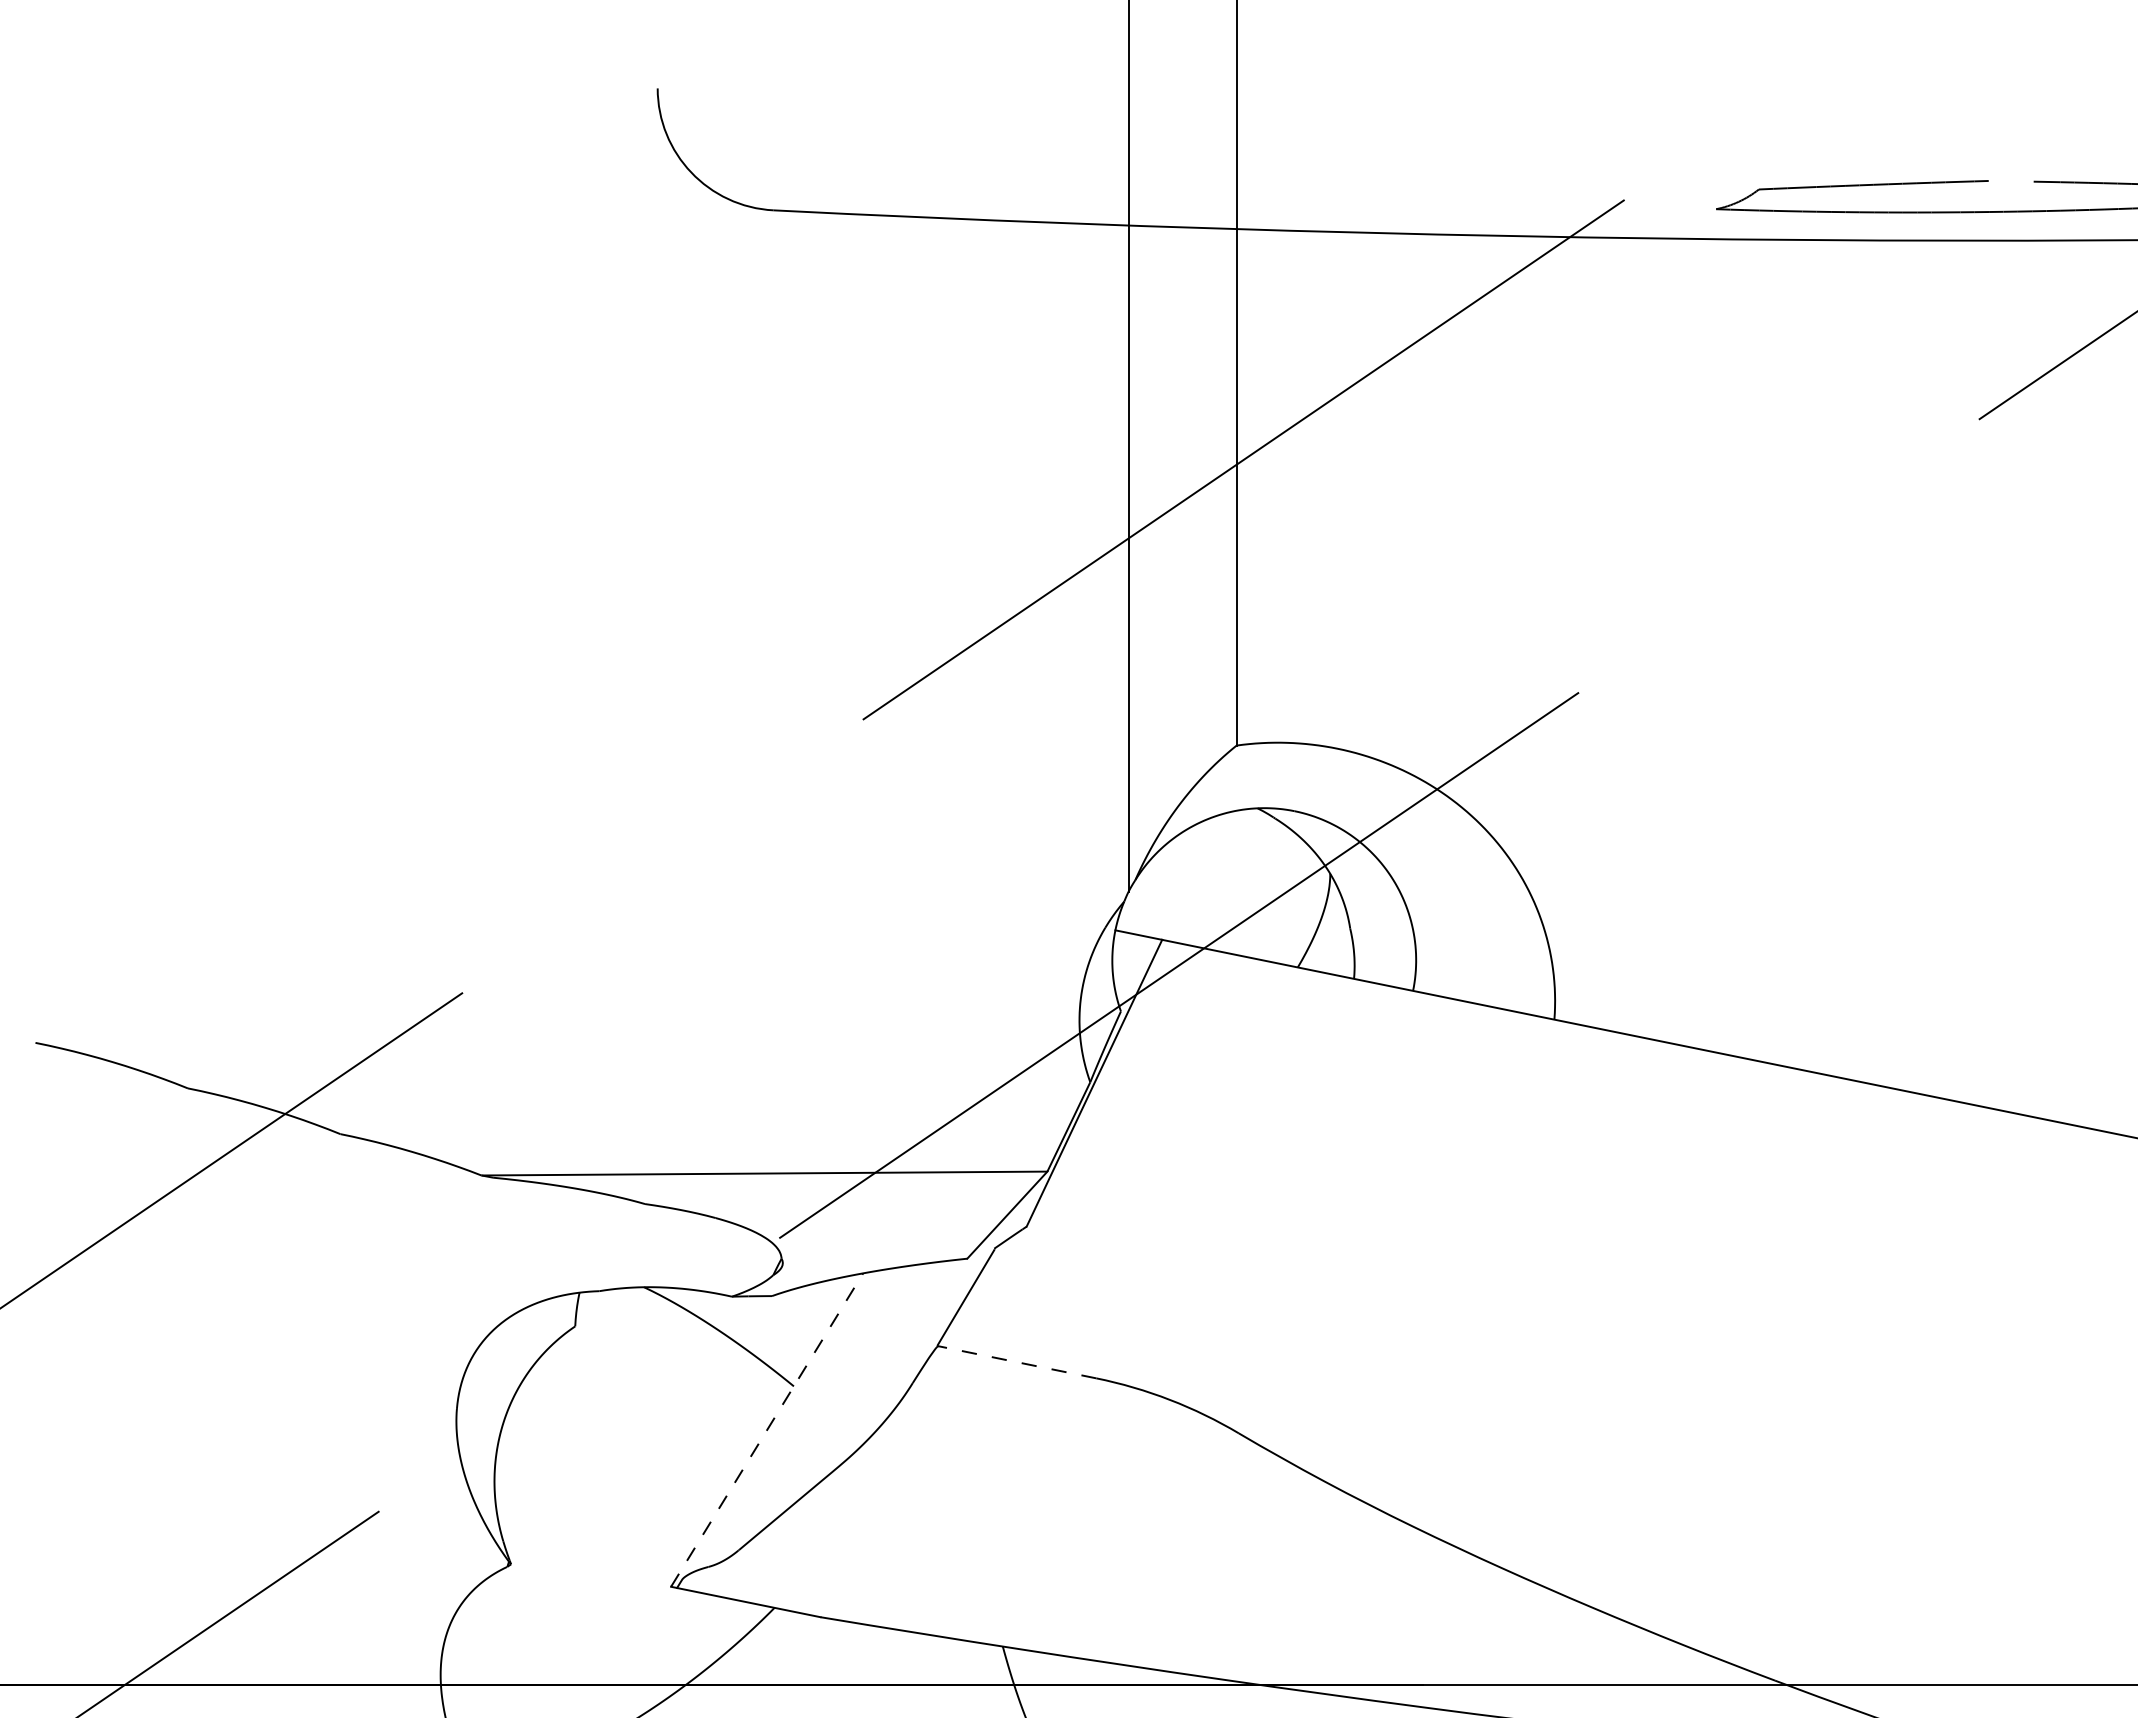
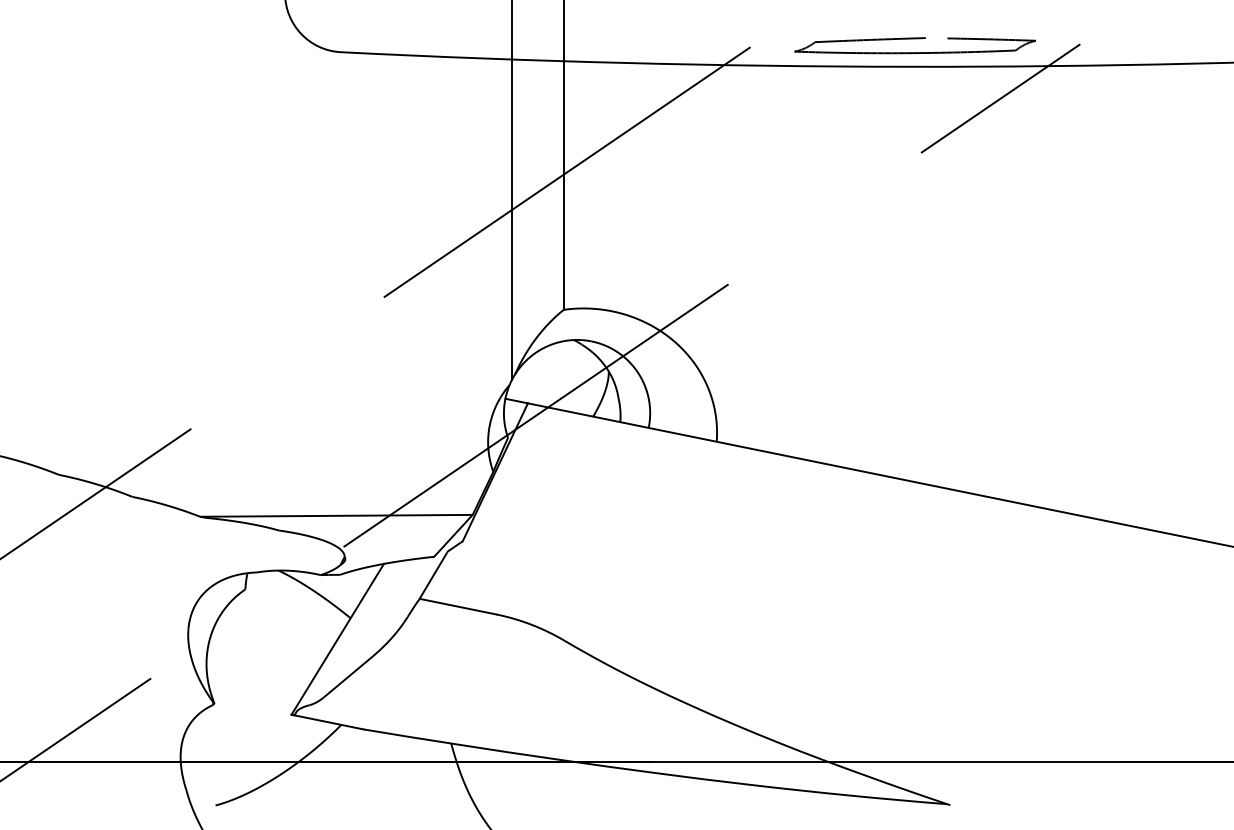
line: (1015, 1361) -> (457, 606), dashed -> solid
line: (768, 1428) -> (338, 638), dashed -> solid

